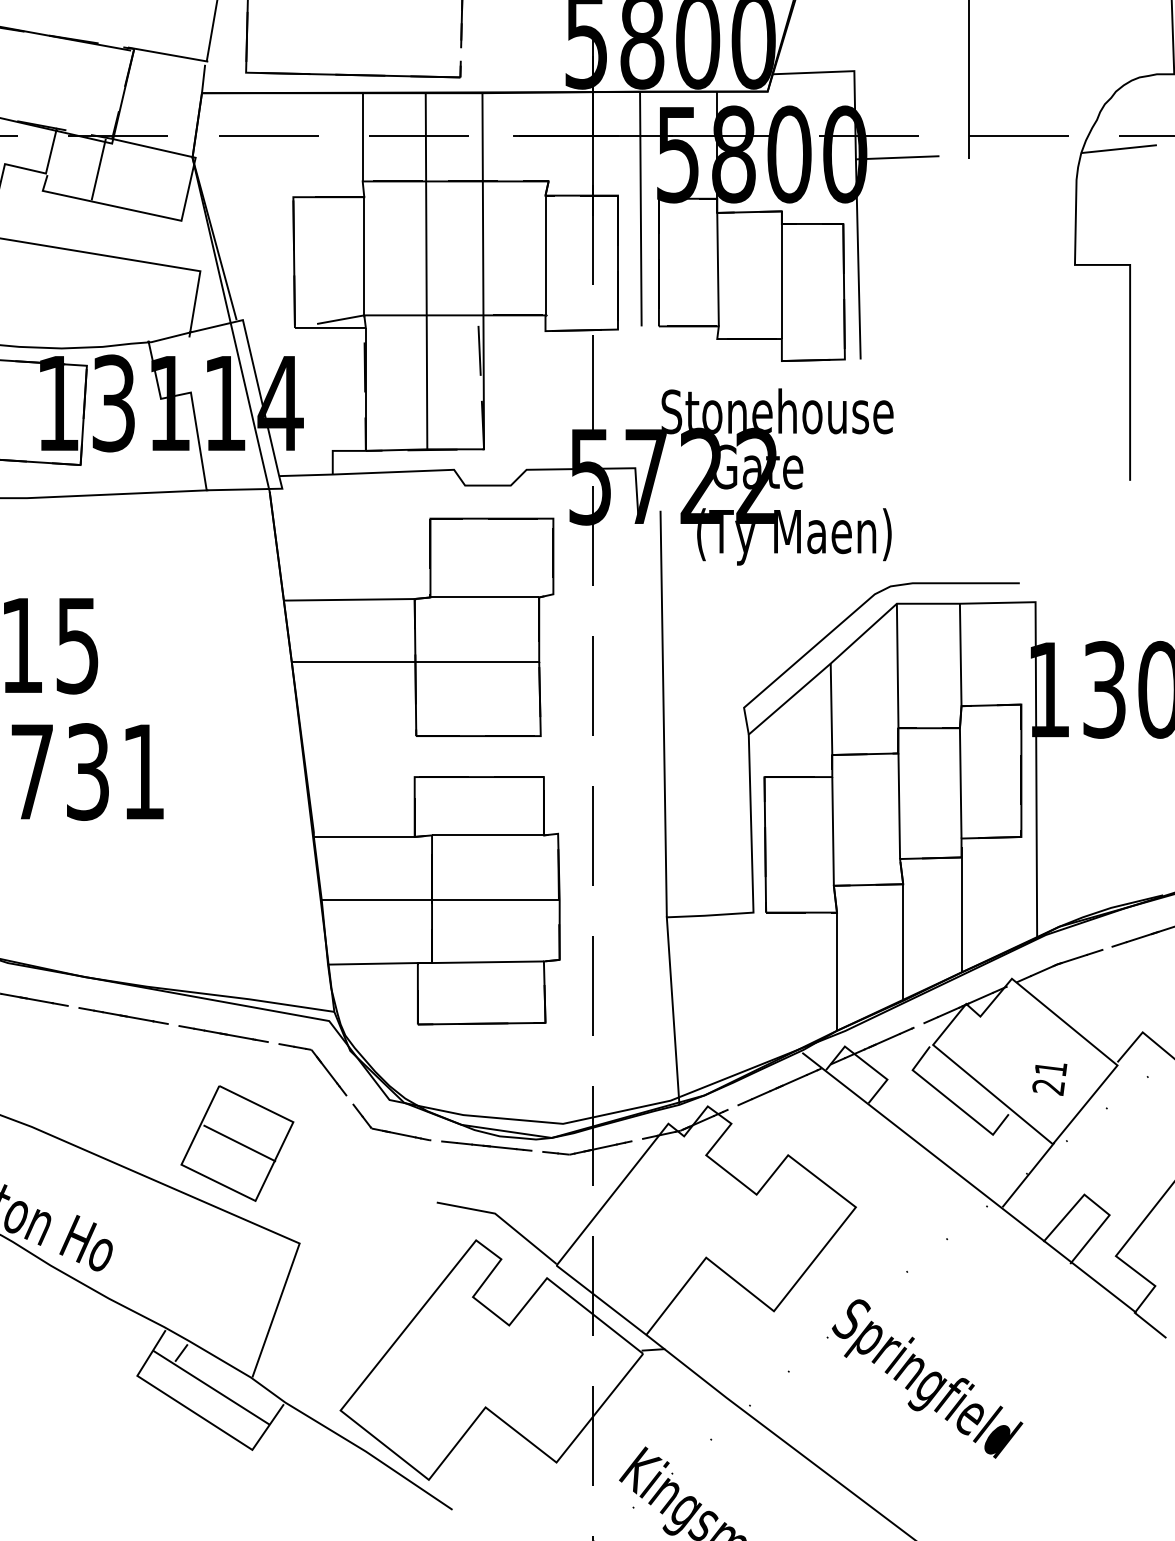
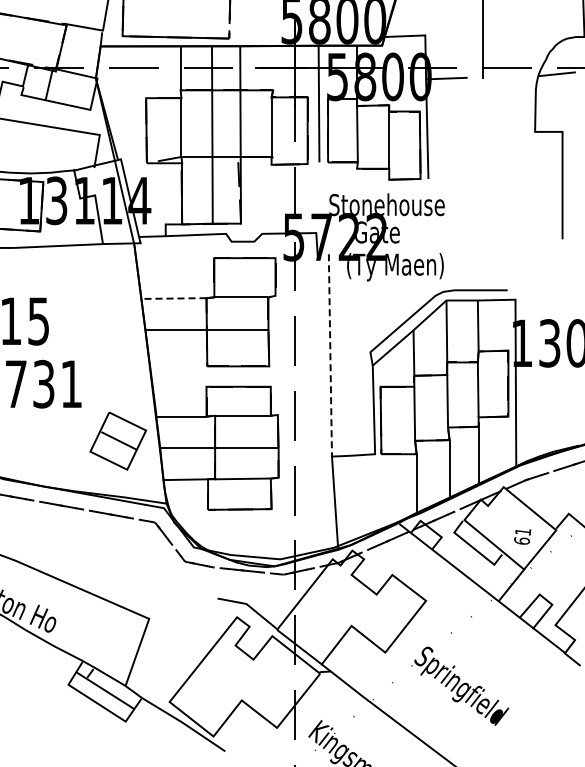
line: (348, 599) -> (173, 298), solid -> dashed
line: (663, 714) -> (330, 355), solid -> dashed
text: (1049, 1087) -> (522, 541), 21 -> 61
part: (237, 1142) -> (118, 440), moved

